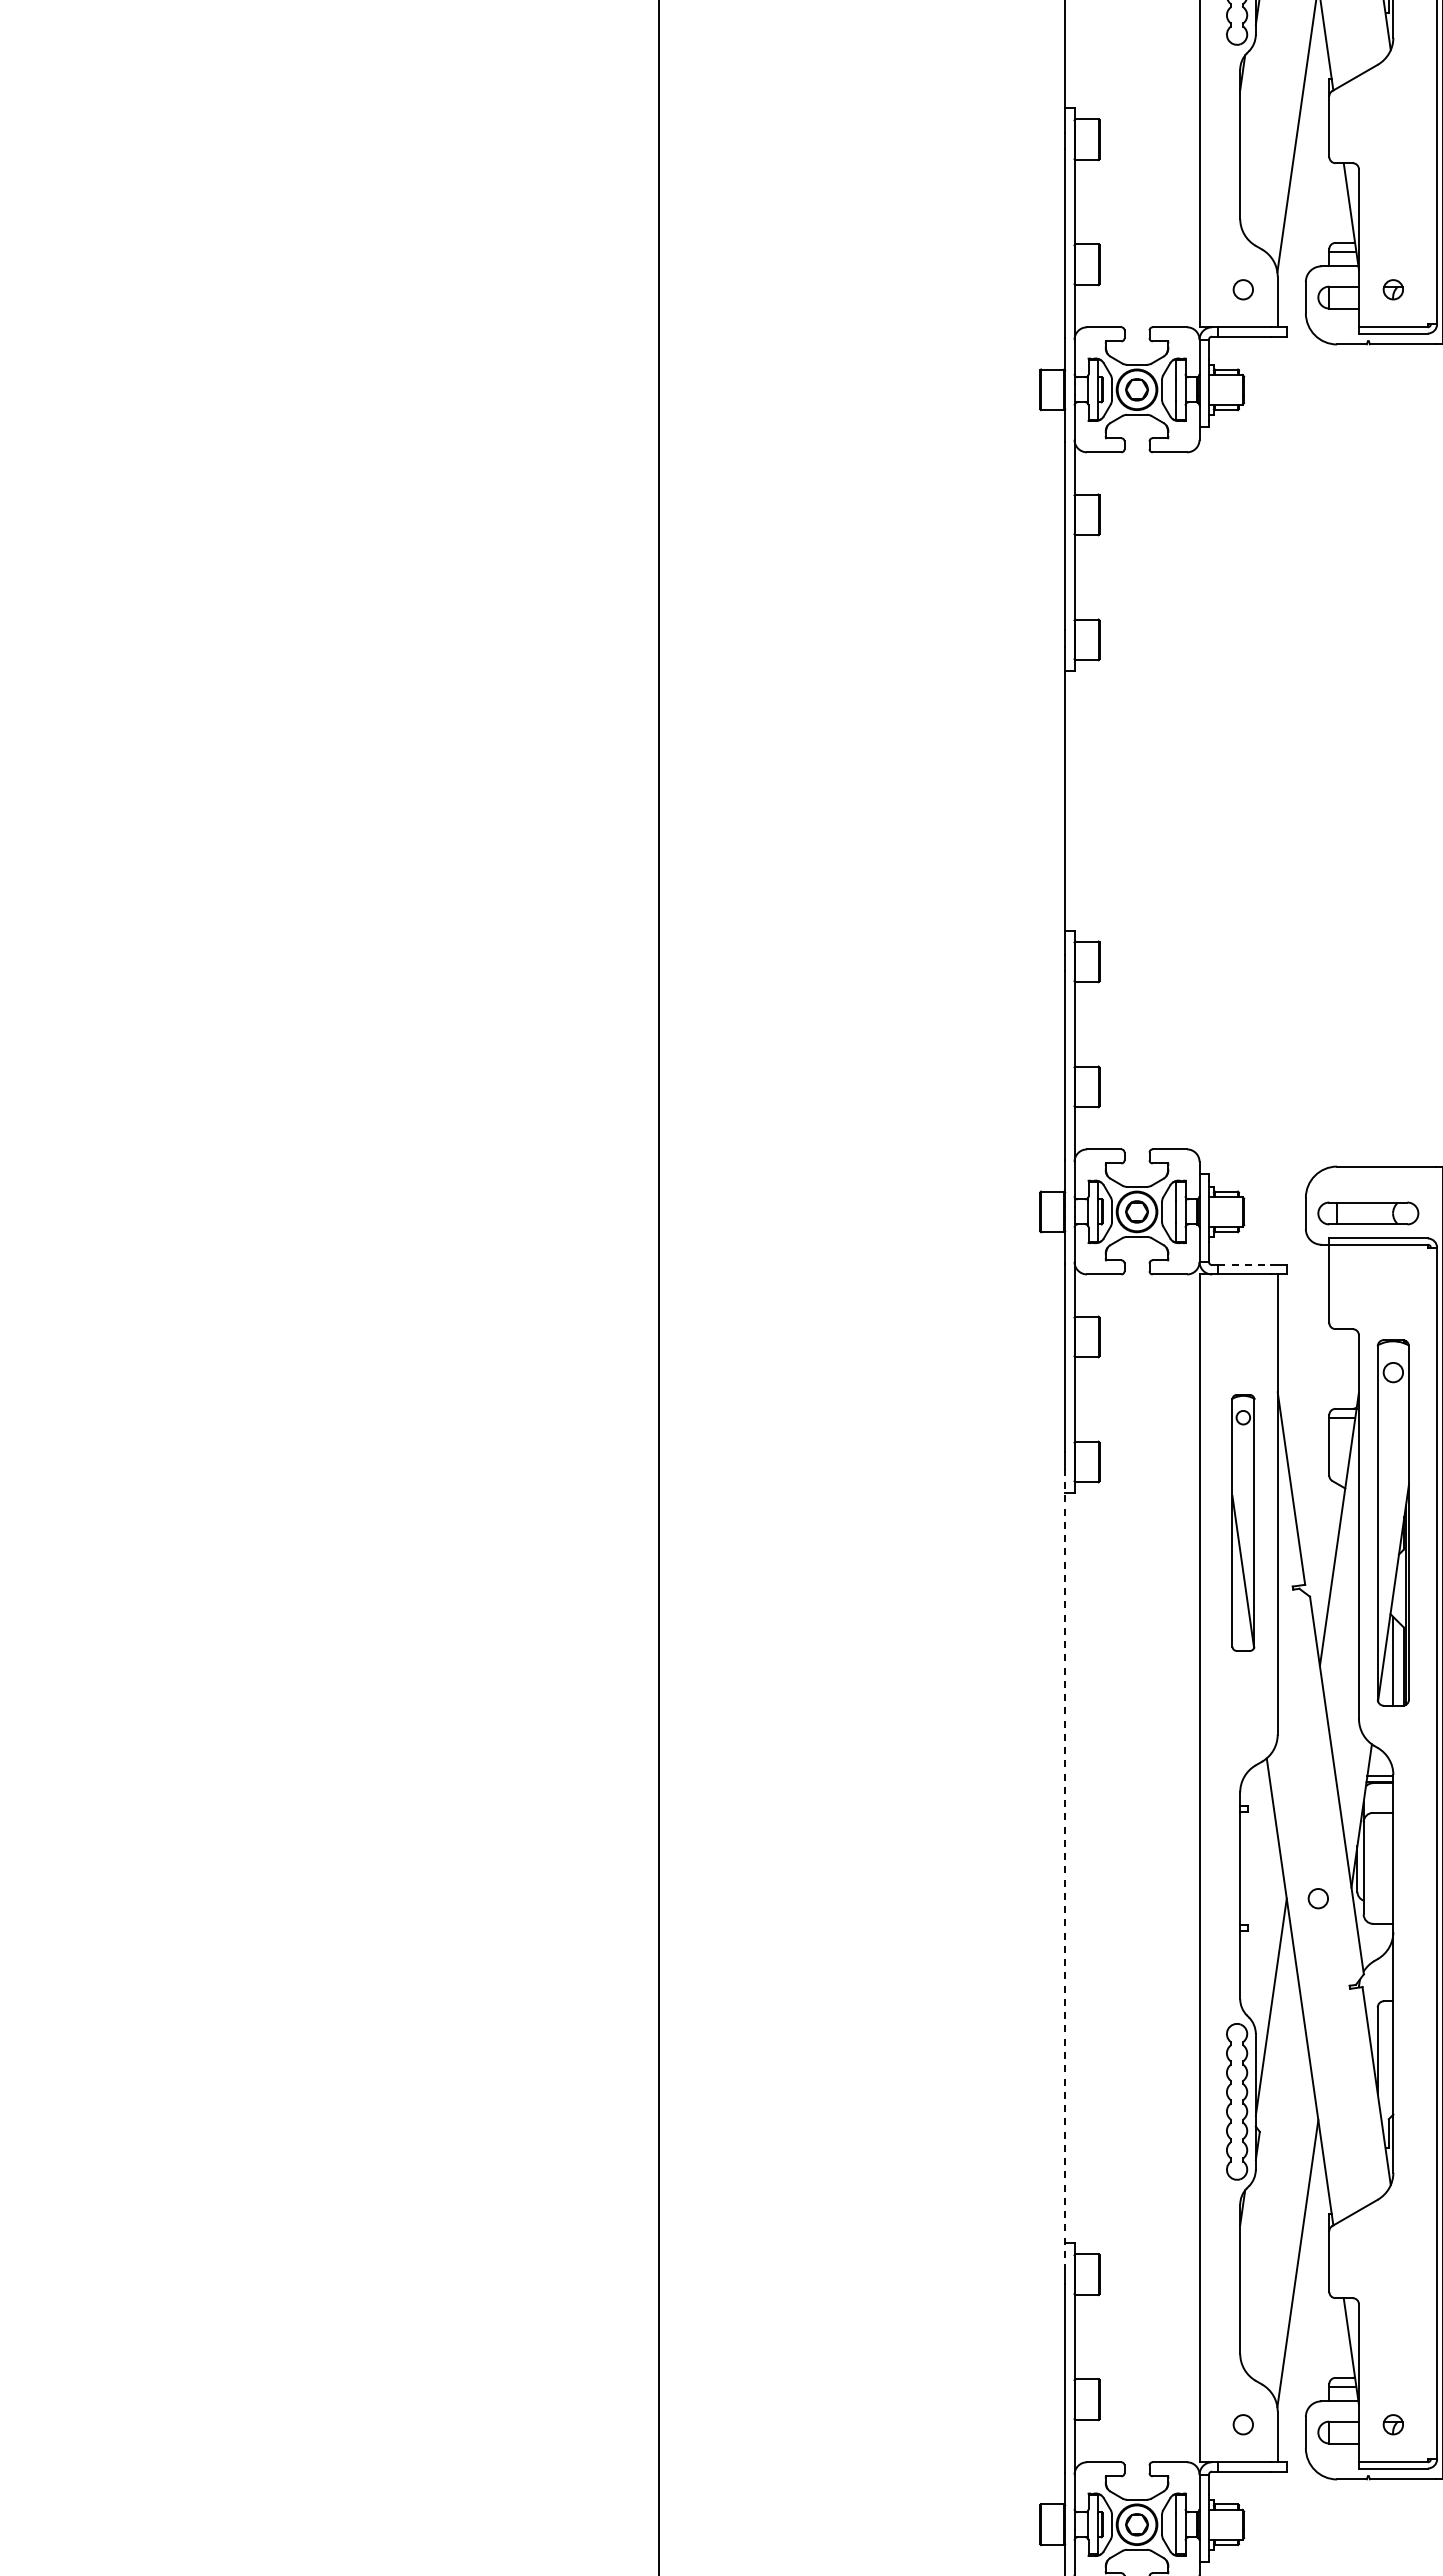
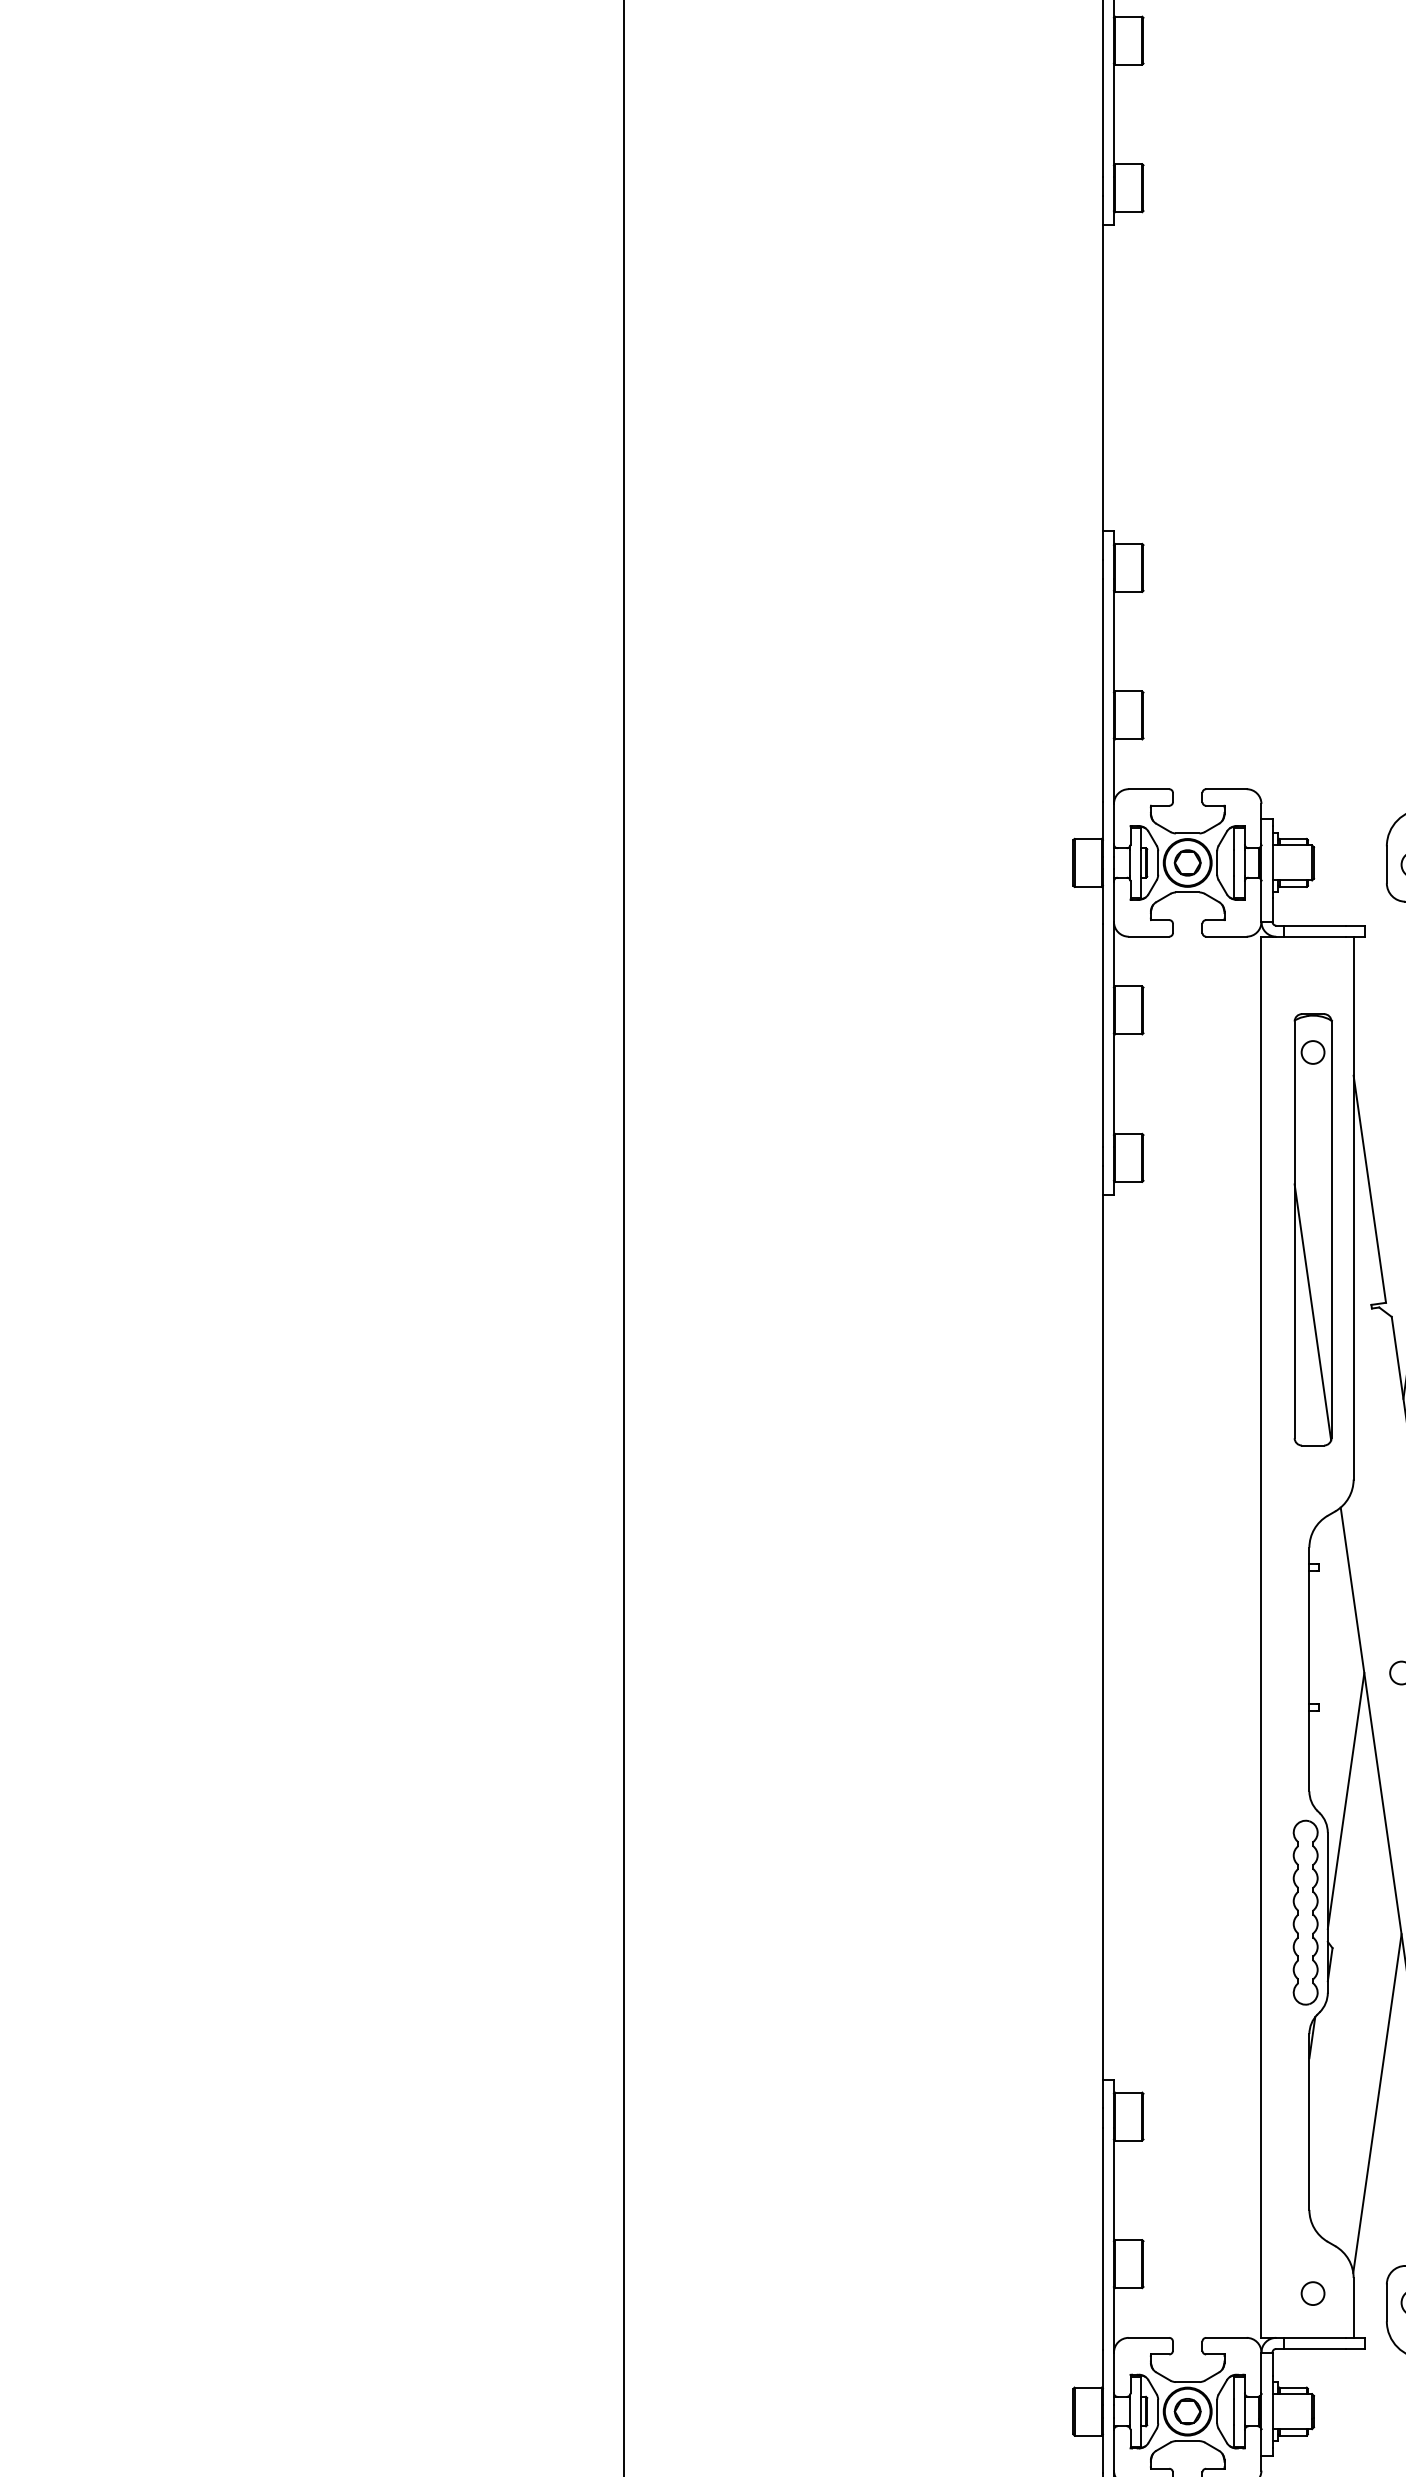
line: (1244, 1265) -> (1314, 926), dashed -> solid
part: (1243, 1522) -> (1313, 1229), size x1.43
line: (1065, 1868) -> (1103, 1637), dashed -> solid

